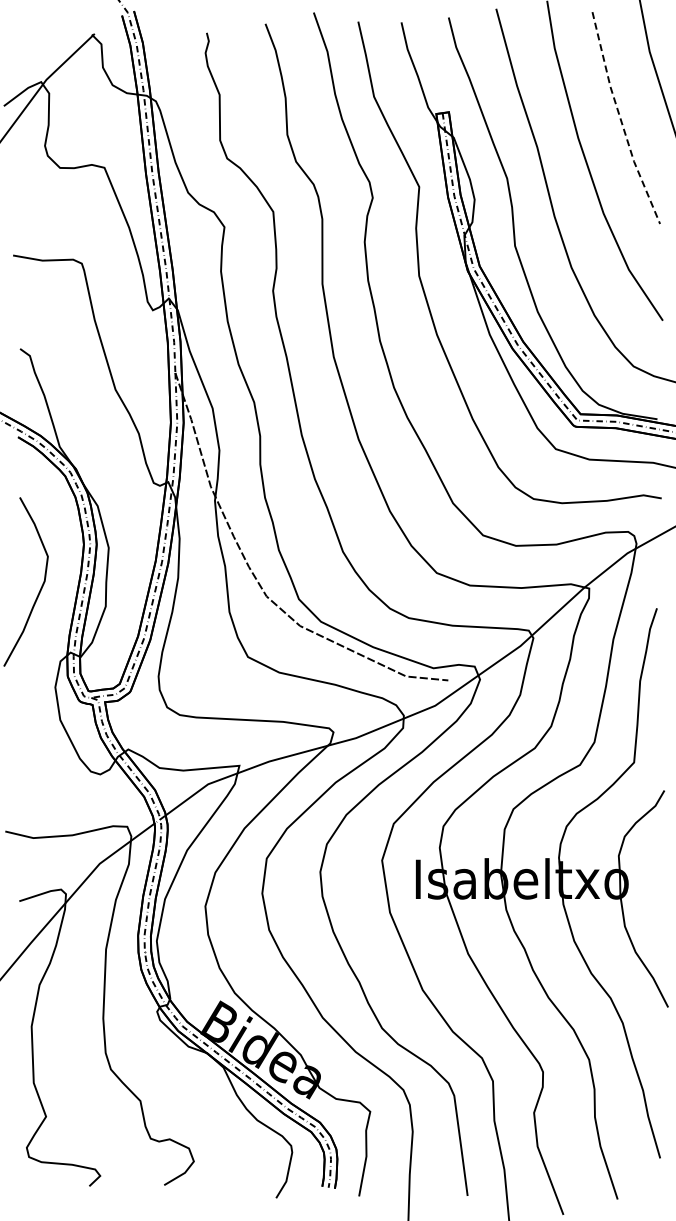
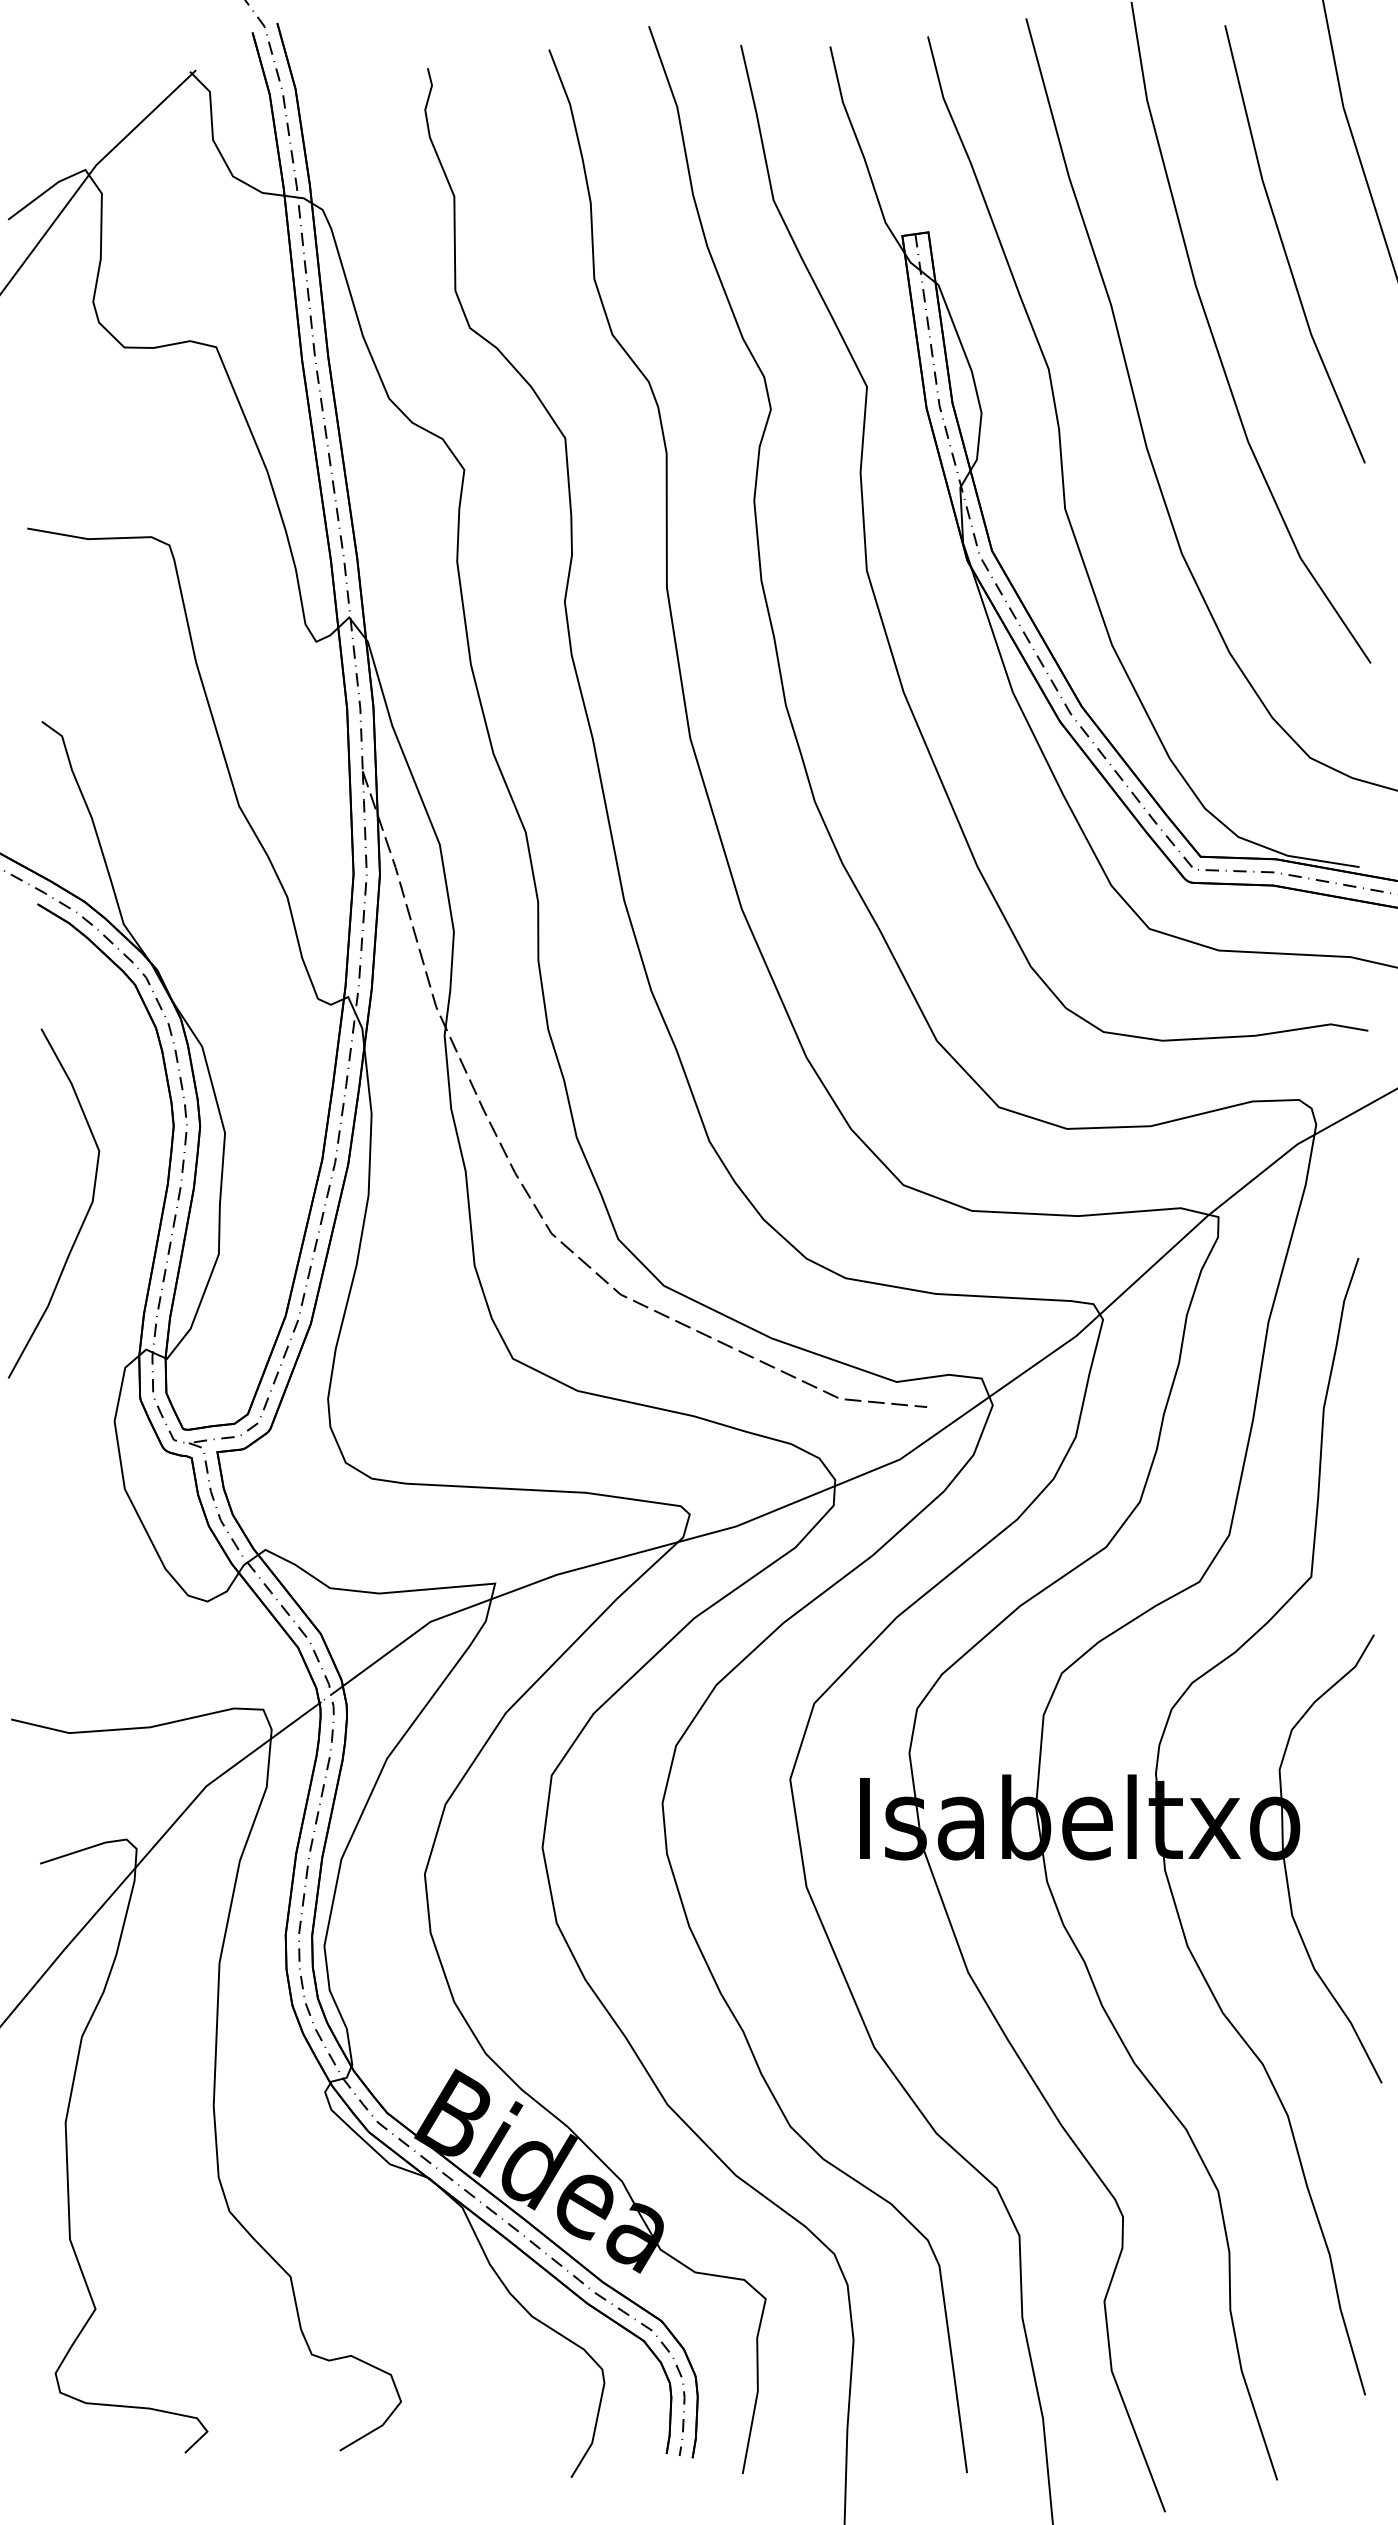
line: (620, 120) -> (1283, 249), dashed -> solid

